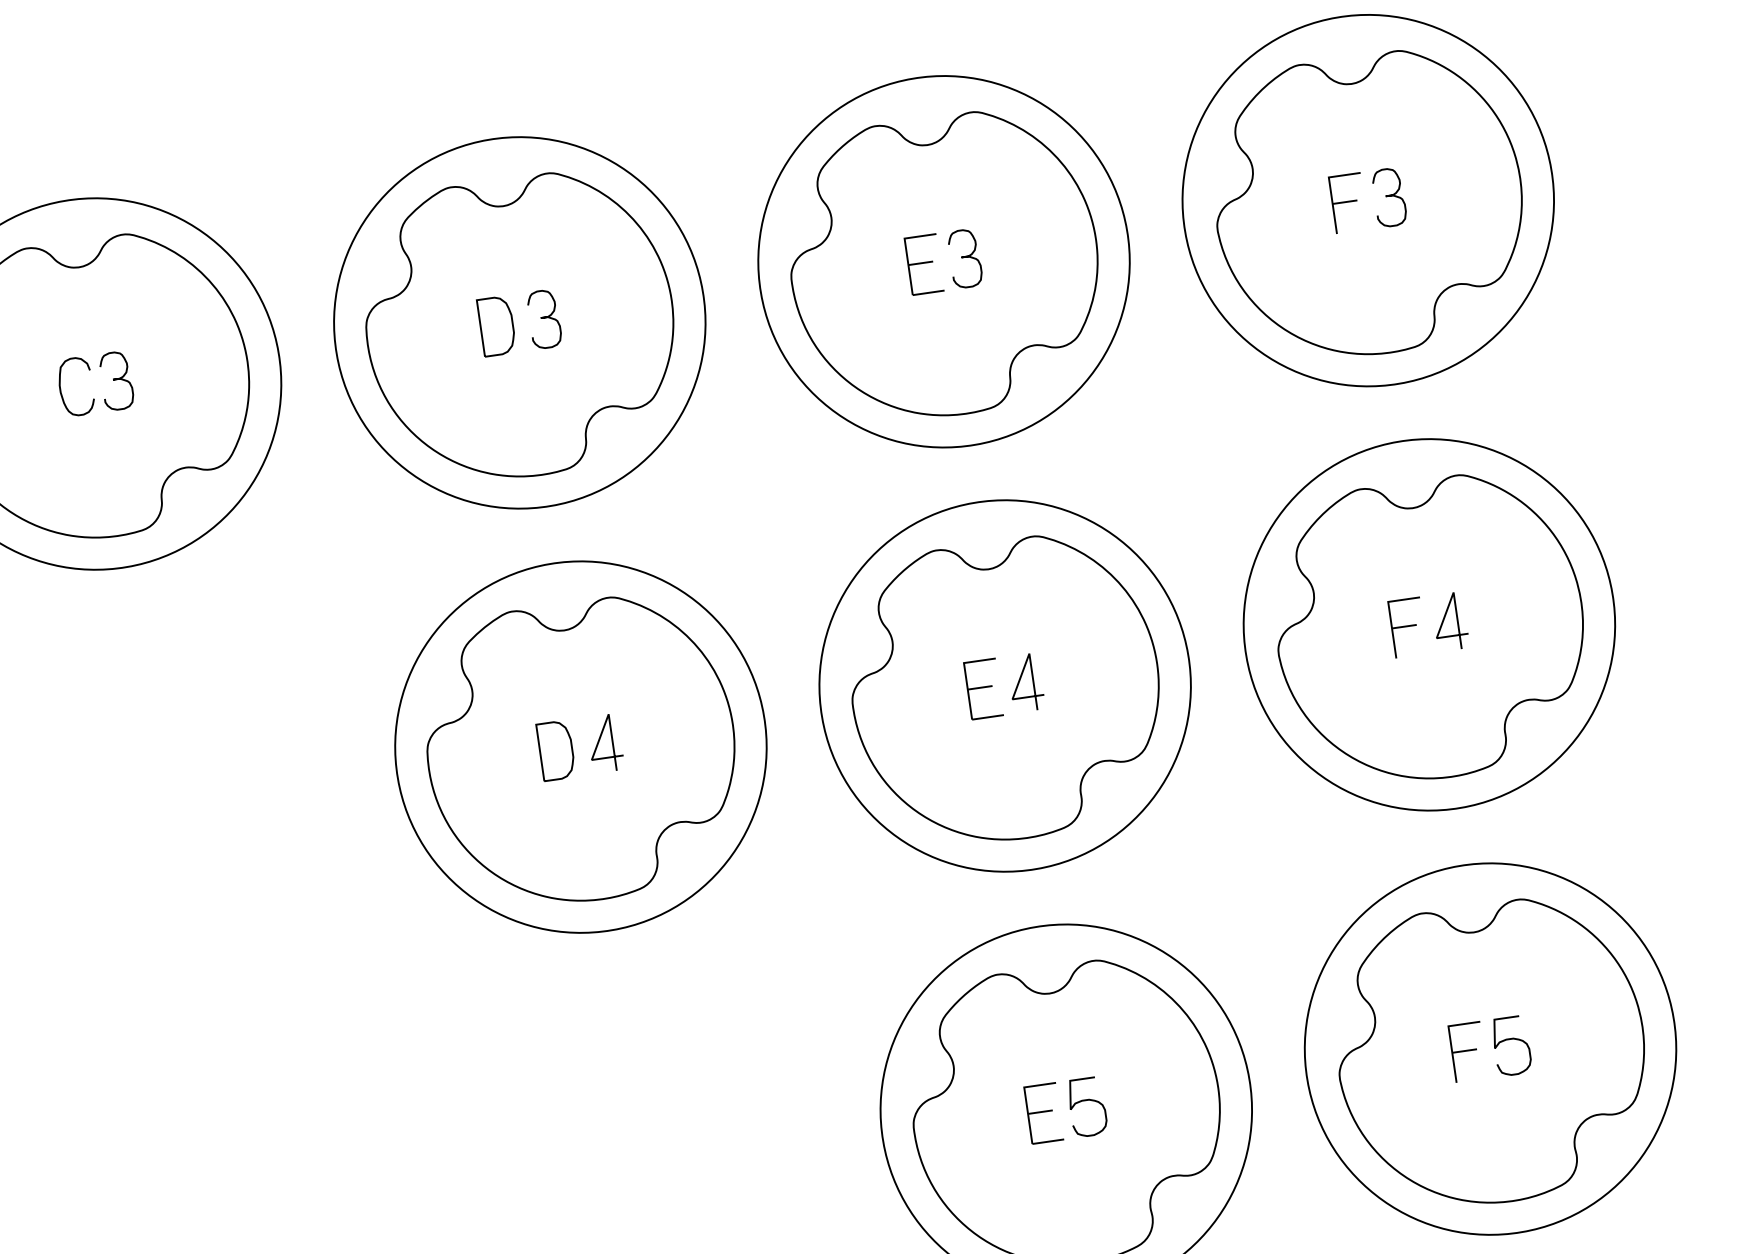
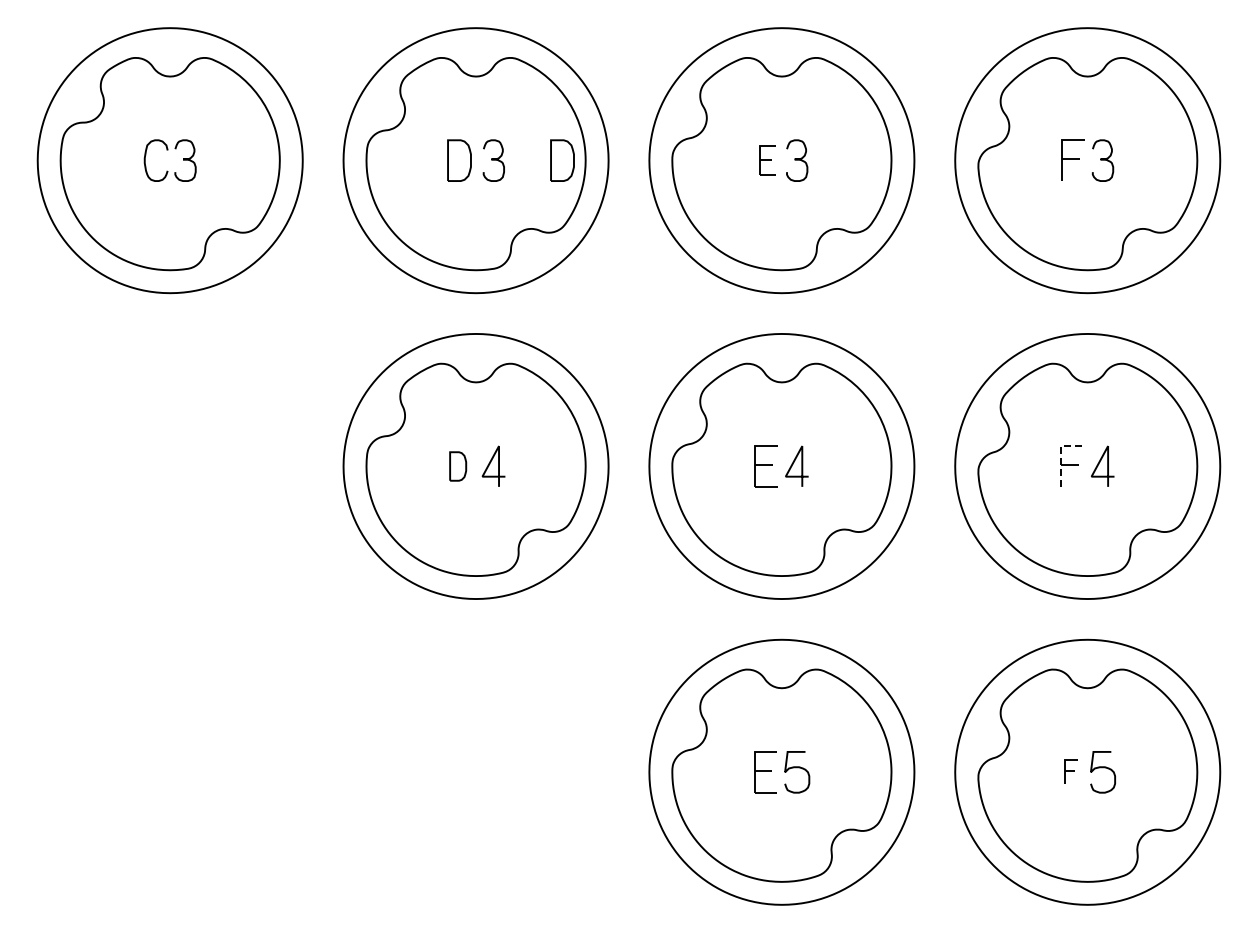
part: (922, 264) -> (766, 160), size x0.7
part: (639, 305) -> (562, 160), added
line: (1389, 613) -> (1060, 454), solid -> dashed
part: (555, 750) -> (457, 466), size x0.7
part: (1466, 1051) -> (1070, 771), size x0.6

